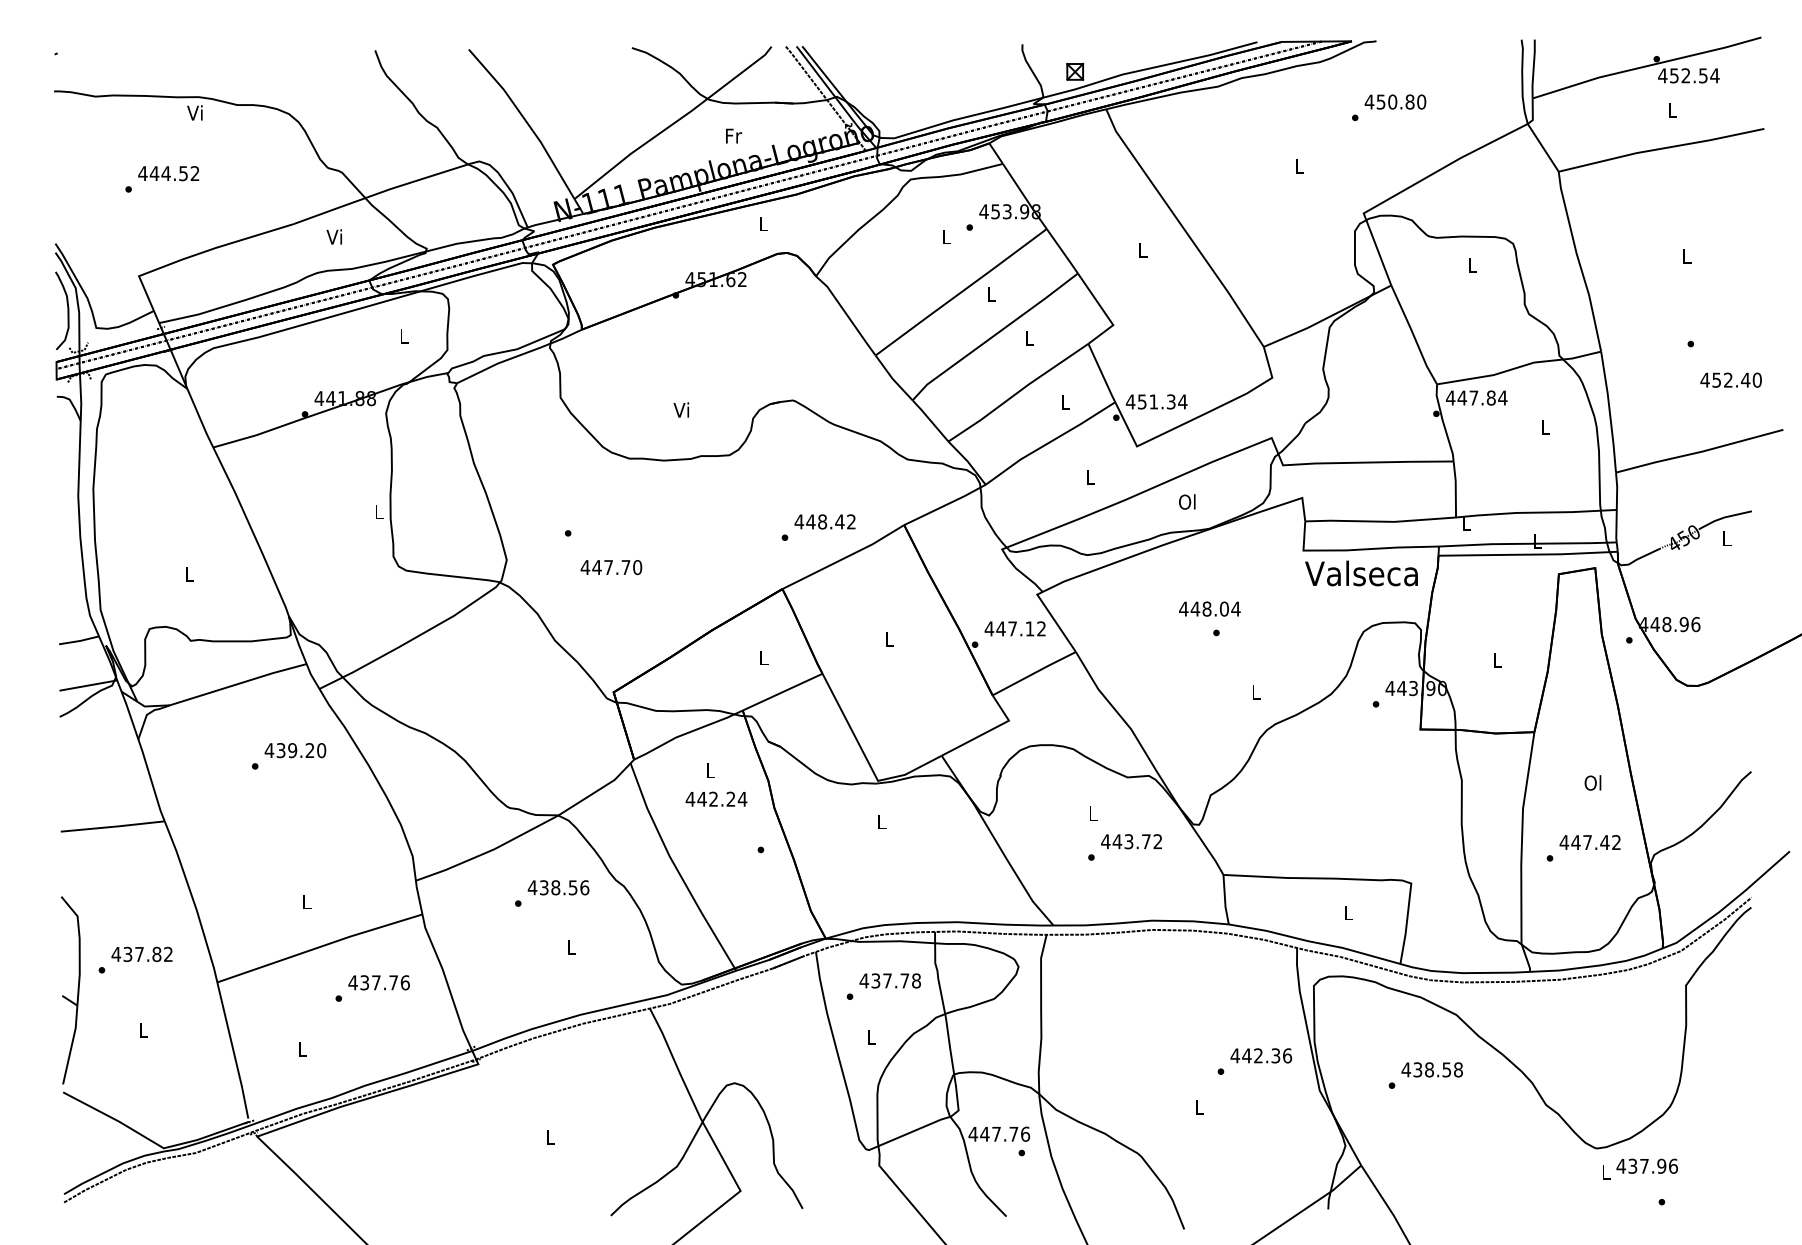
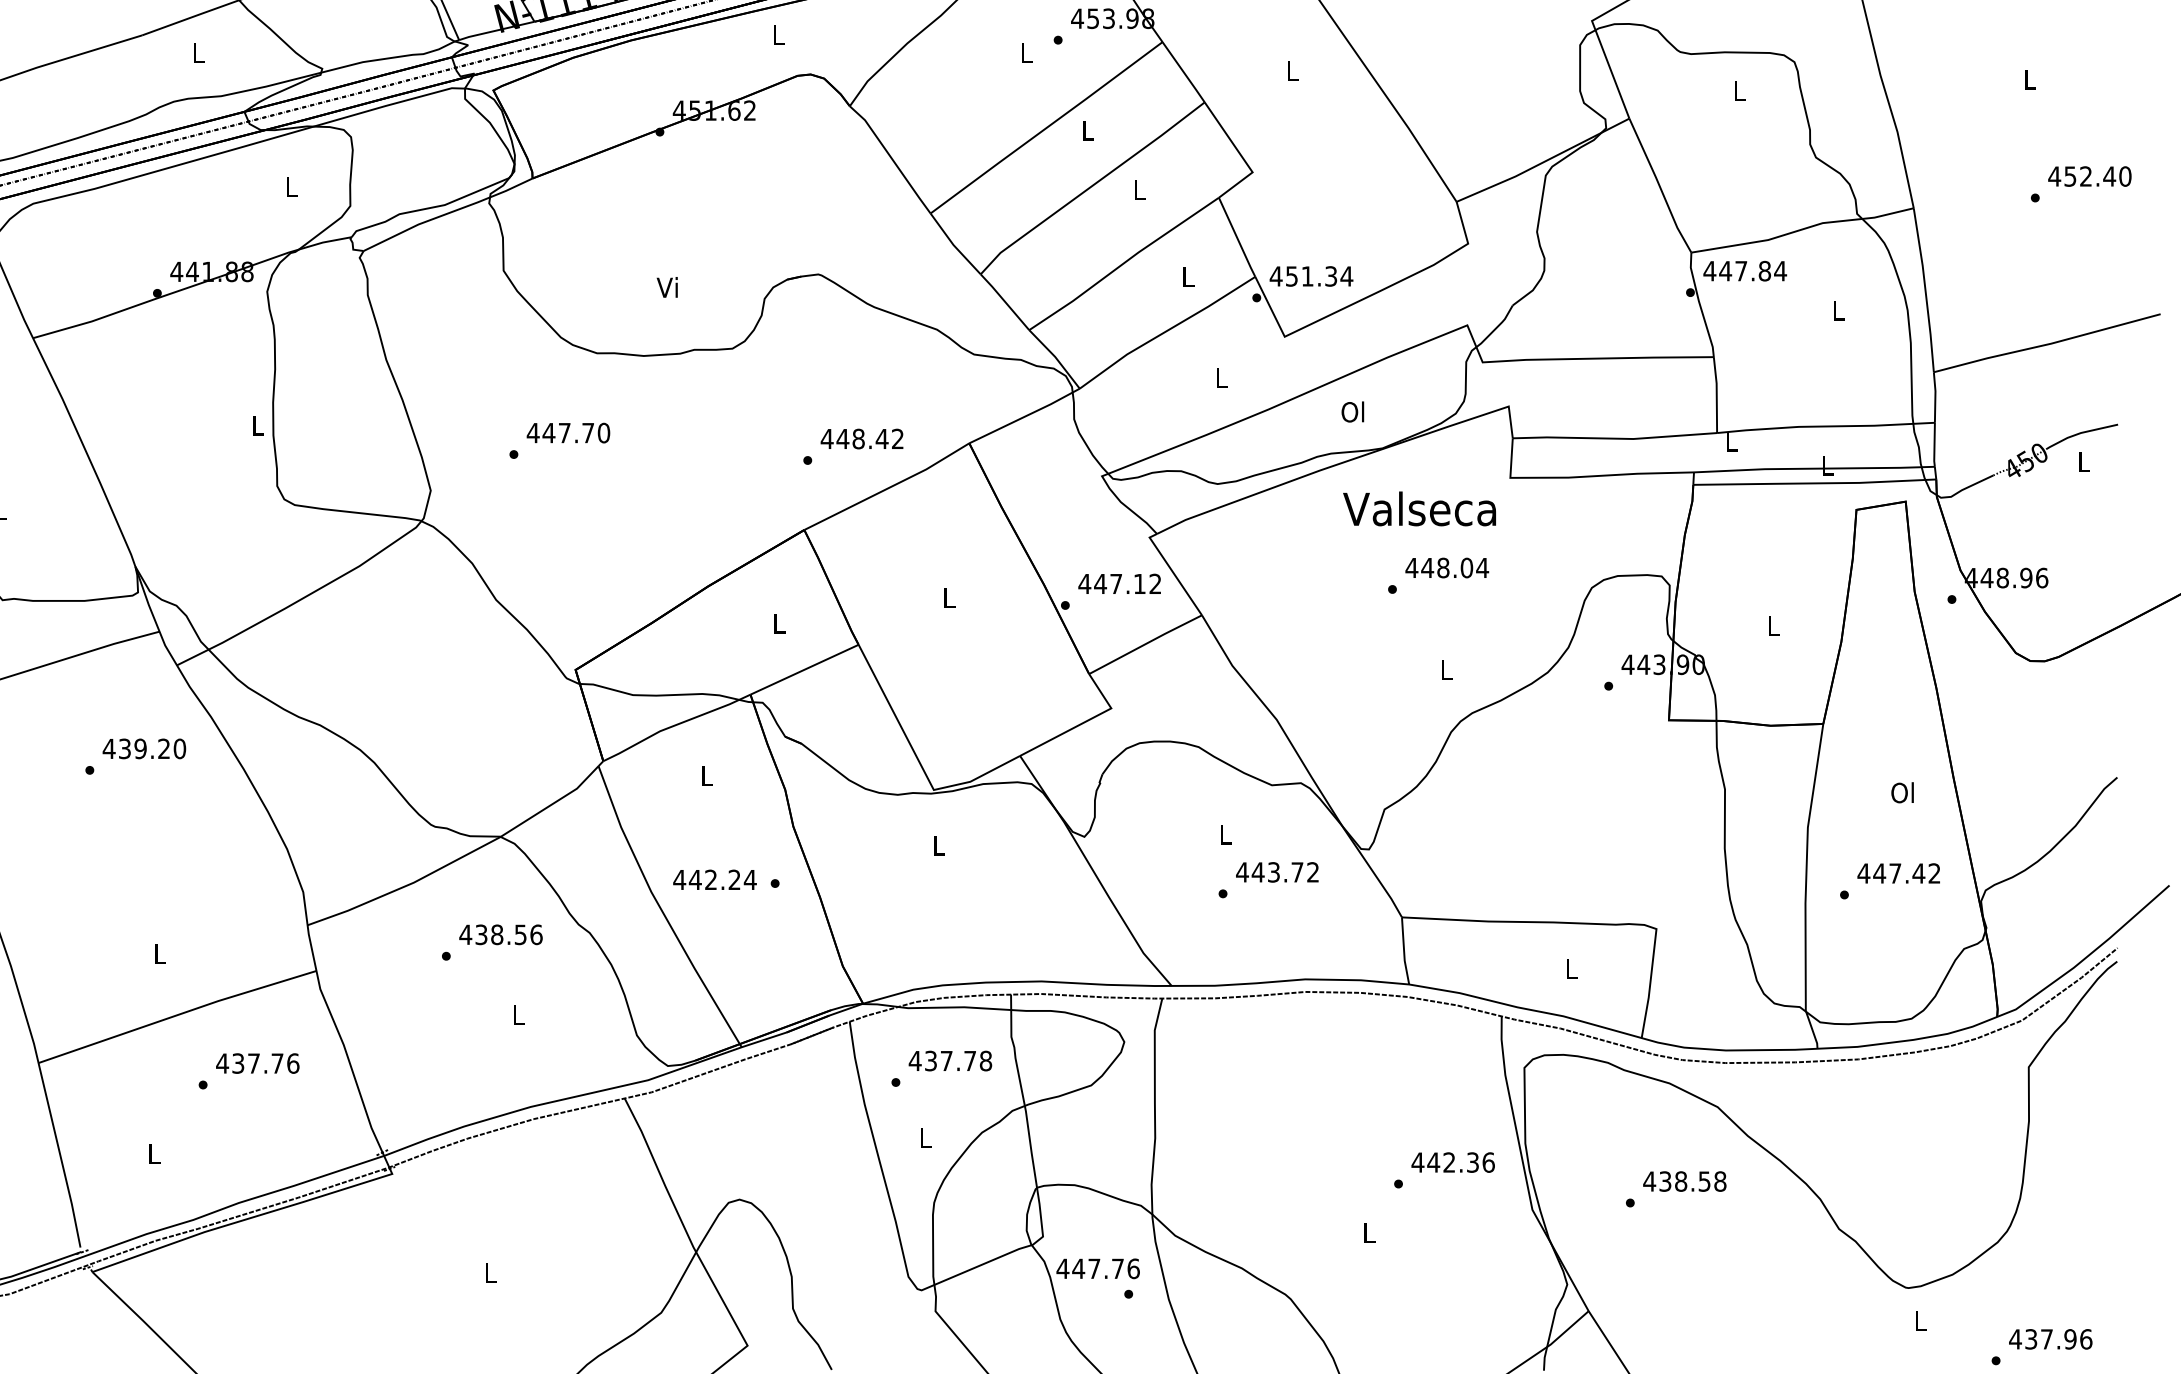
text: (333, 236) -> (195, 52), Vi -> L
text: (1730, 379) -> (2089, 175), moved
text: (611, 567) -> (568, 433), moved
text: (1361, 573) -> (1419, 508), moved
text: (1209, 608) -> (1446, 567), moved
text: (716, 798) -> (714, 878), moved
text: (1646, 1165) -> (2049, 1338), moved

